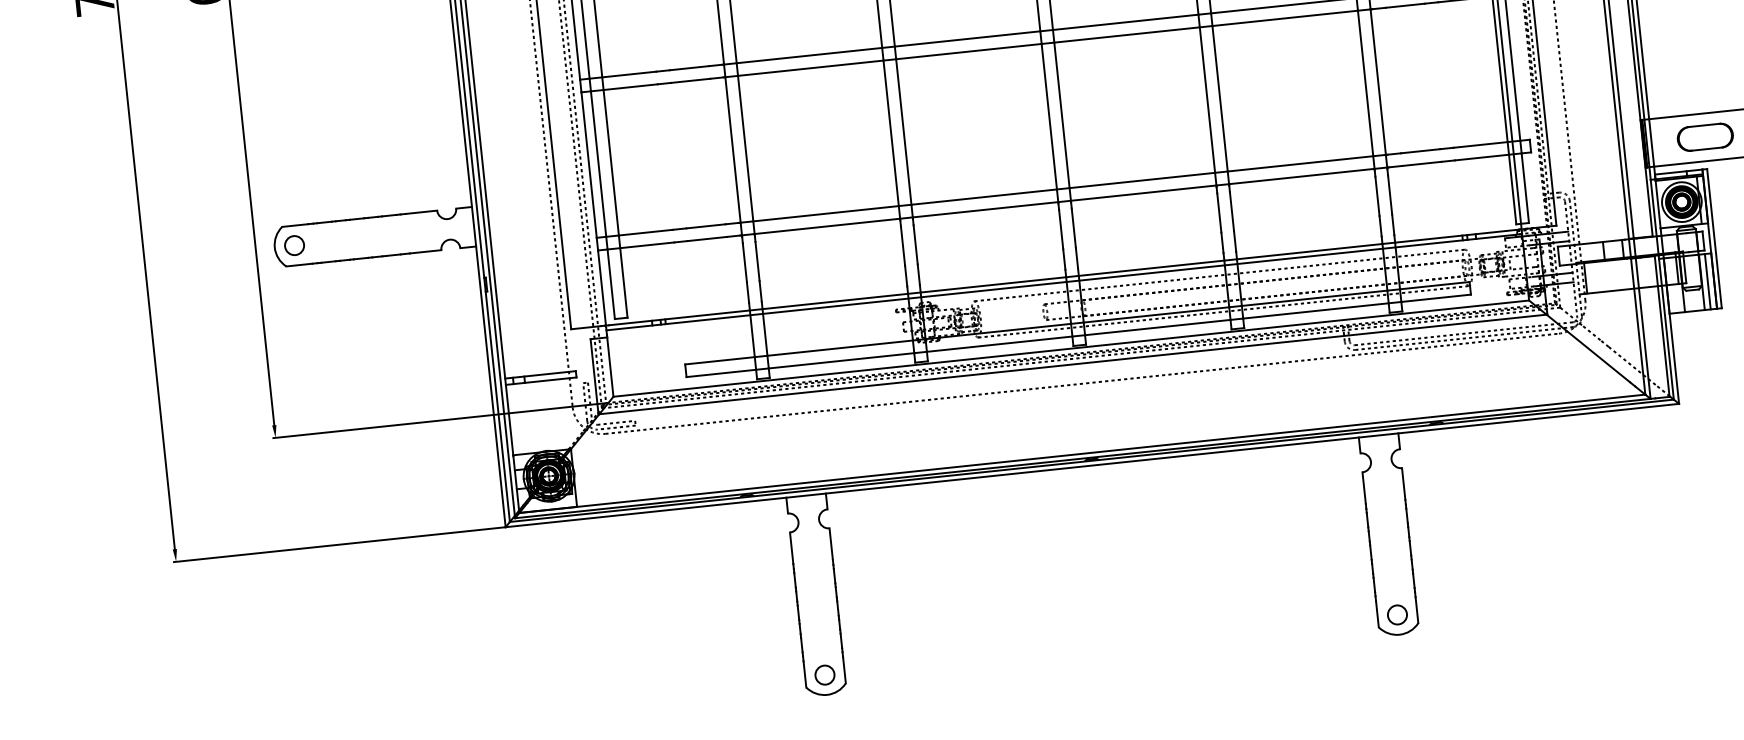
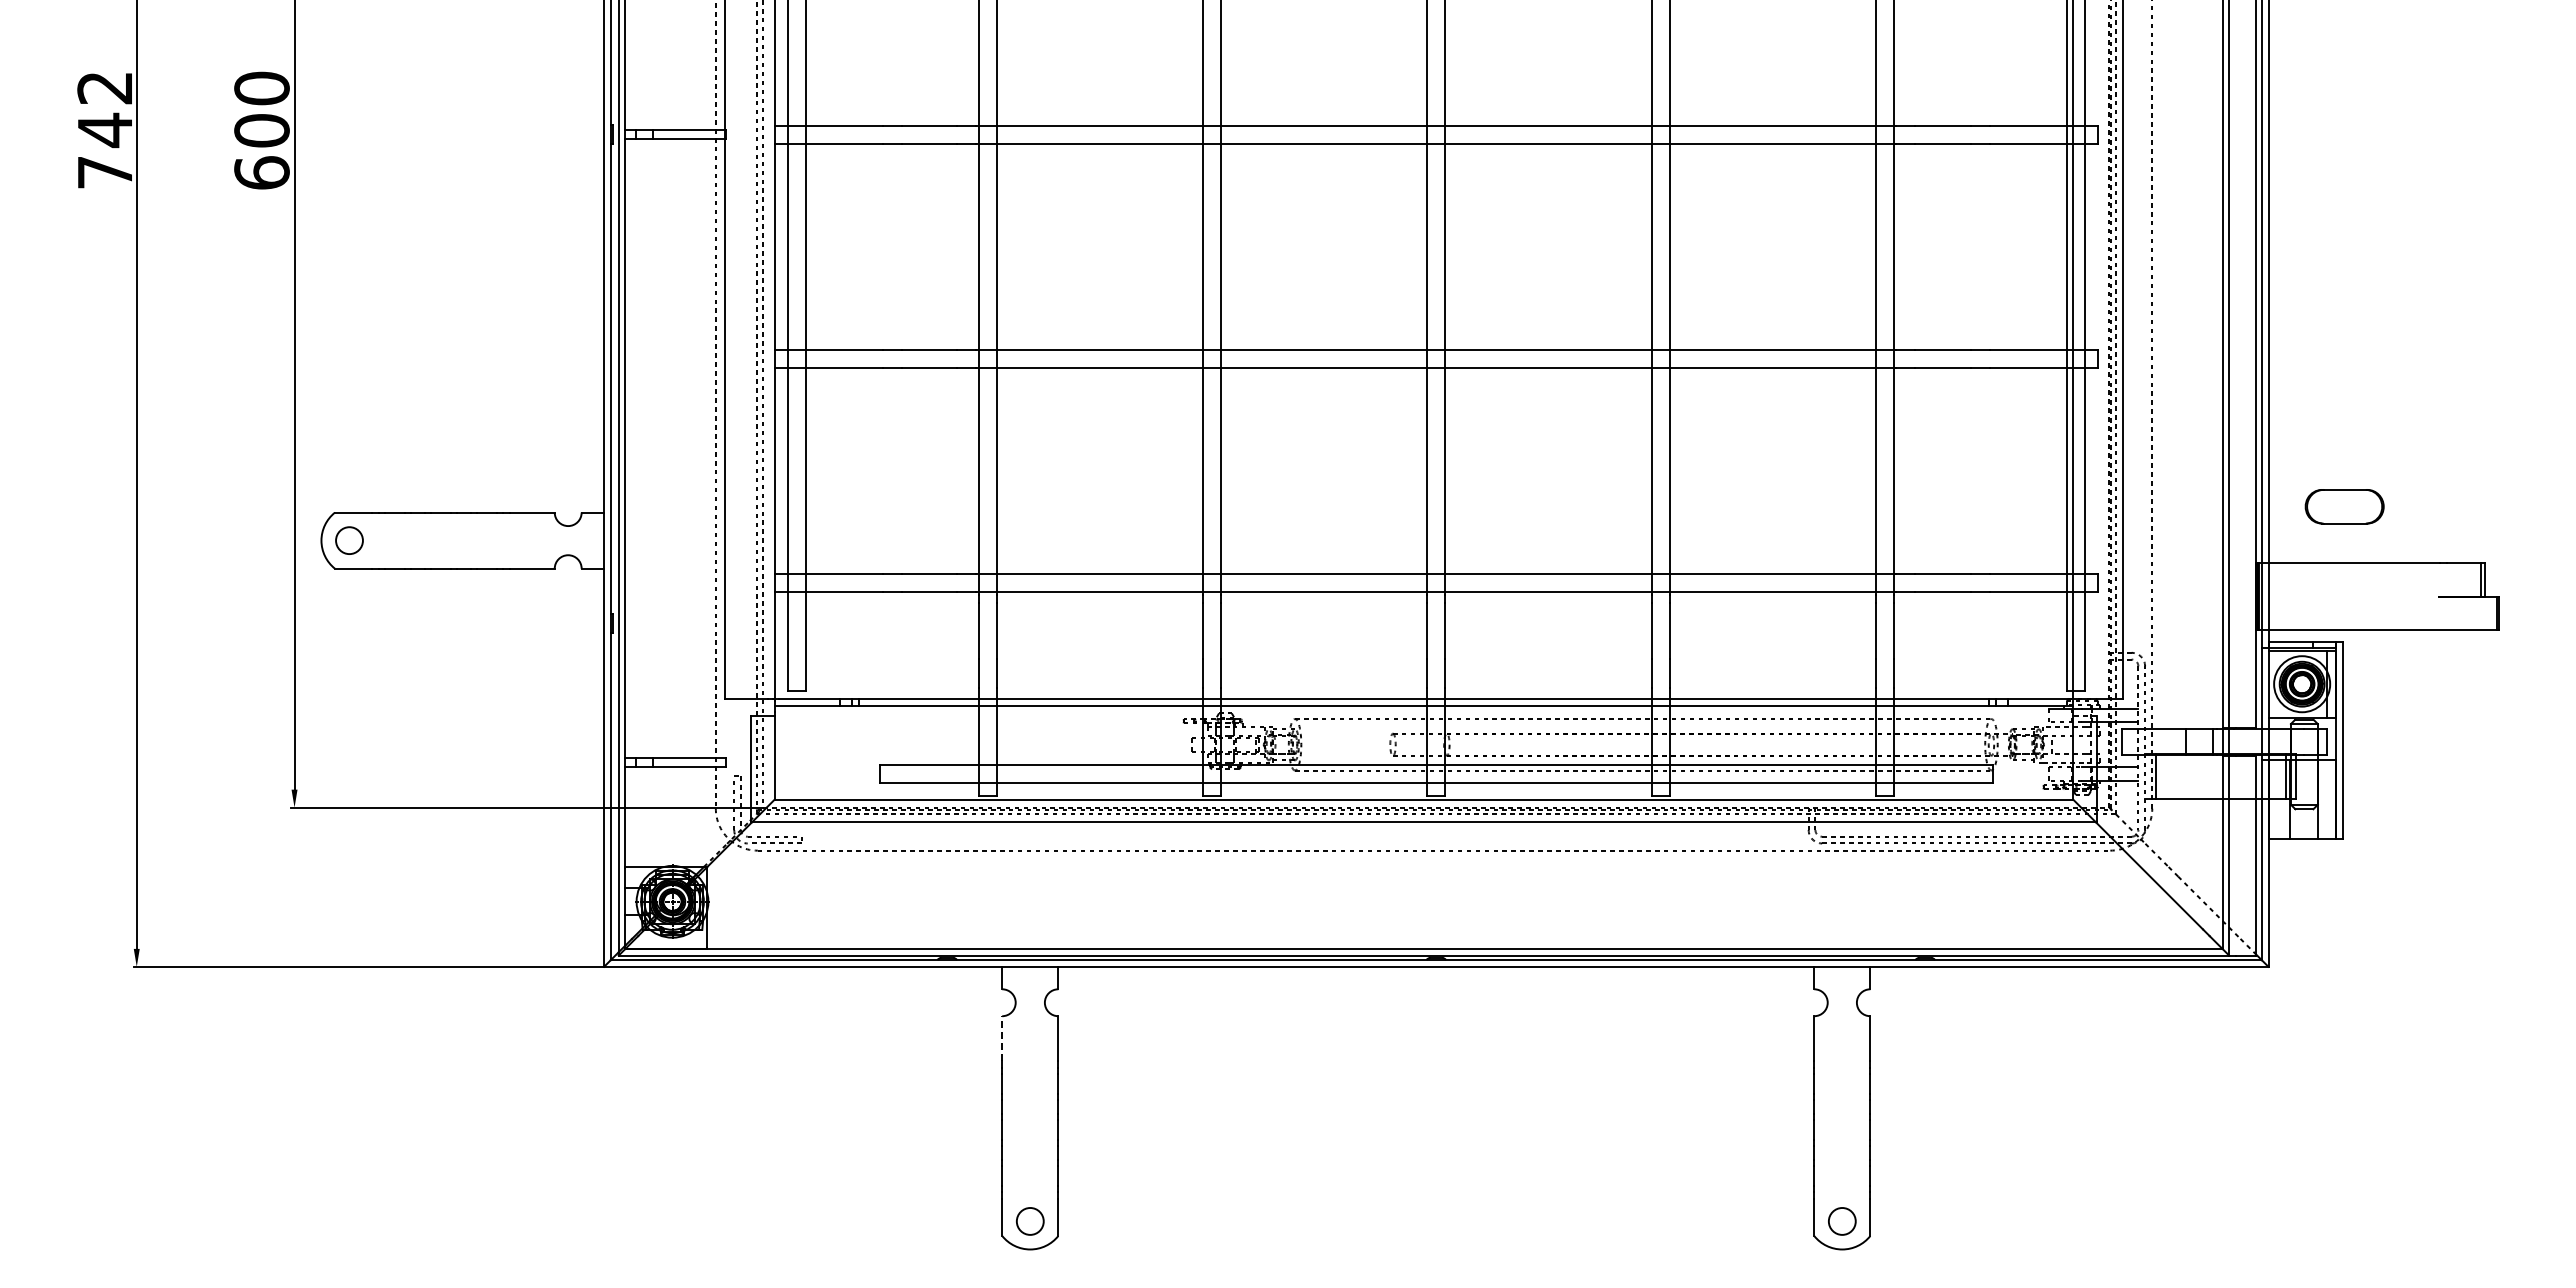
part: (1705, 137) -> (2344, 506), moved
line: (1707, 281) -> (2326, 799), removed
line: (791, 548) -> (1002, 1038), solid -> dashed

